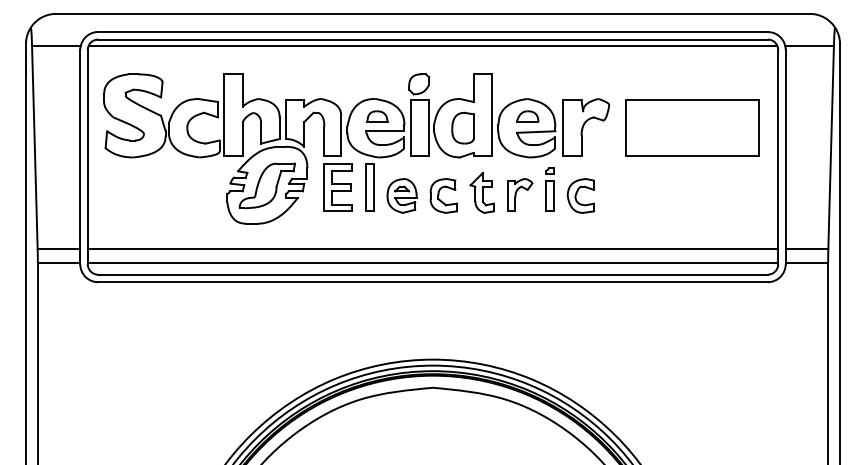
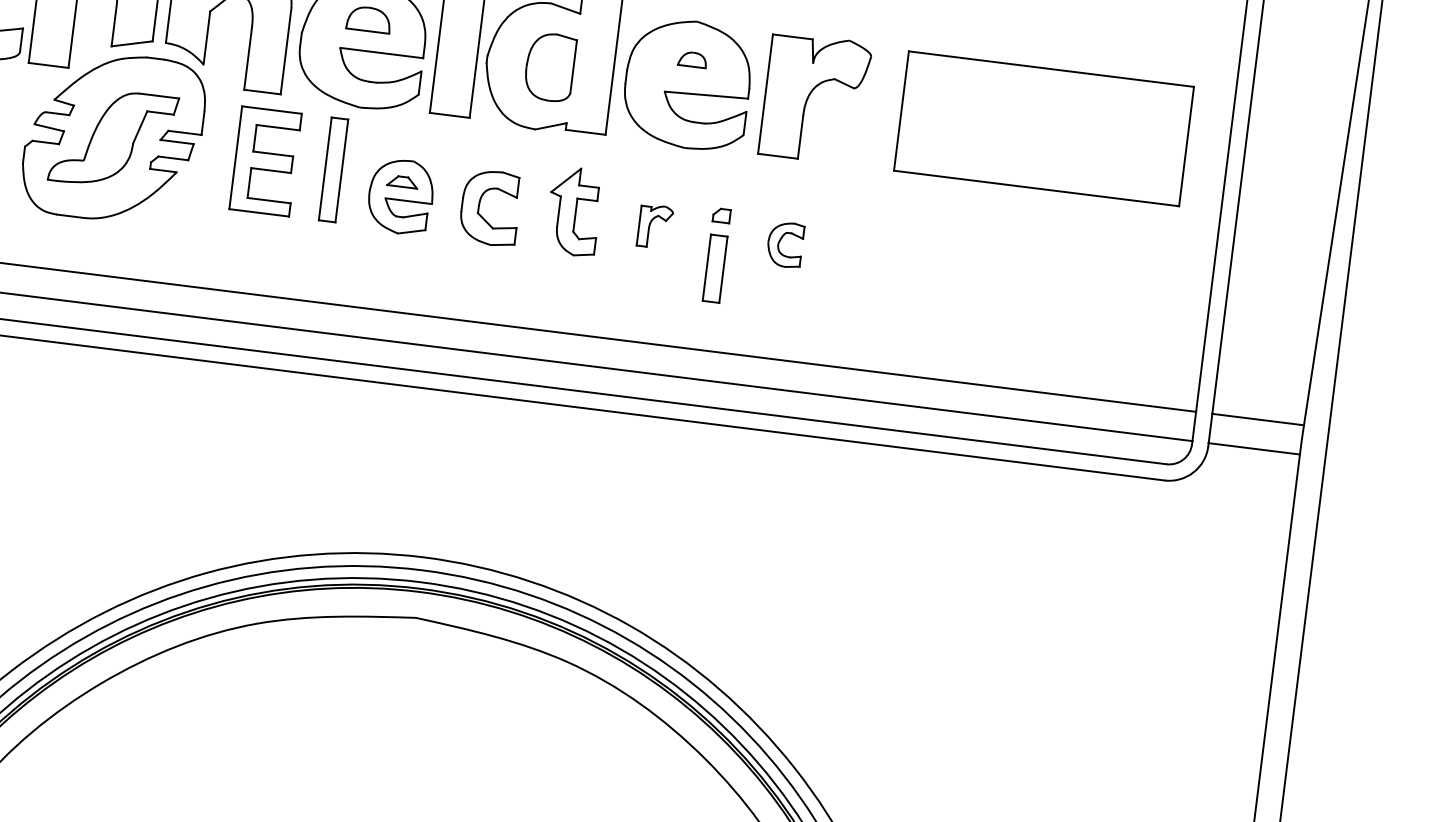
part: (527, 116) -> (692, 59), size x0.6
part: (549, 189) -> (715, 254), moved
part: (520, 194) -> (656, 225), size x0.6
part: (580, 195) -> (784, 243), size x0.6

